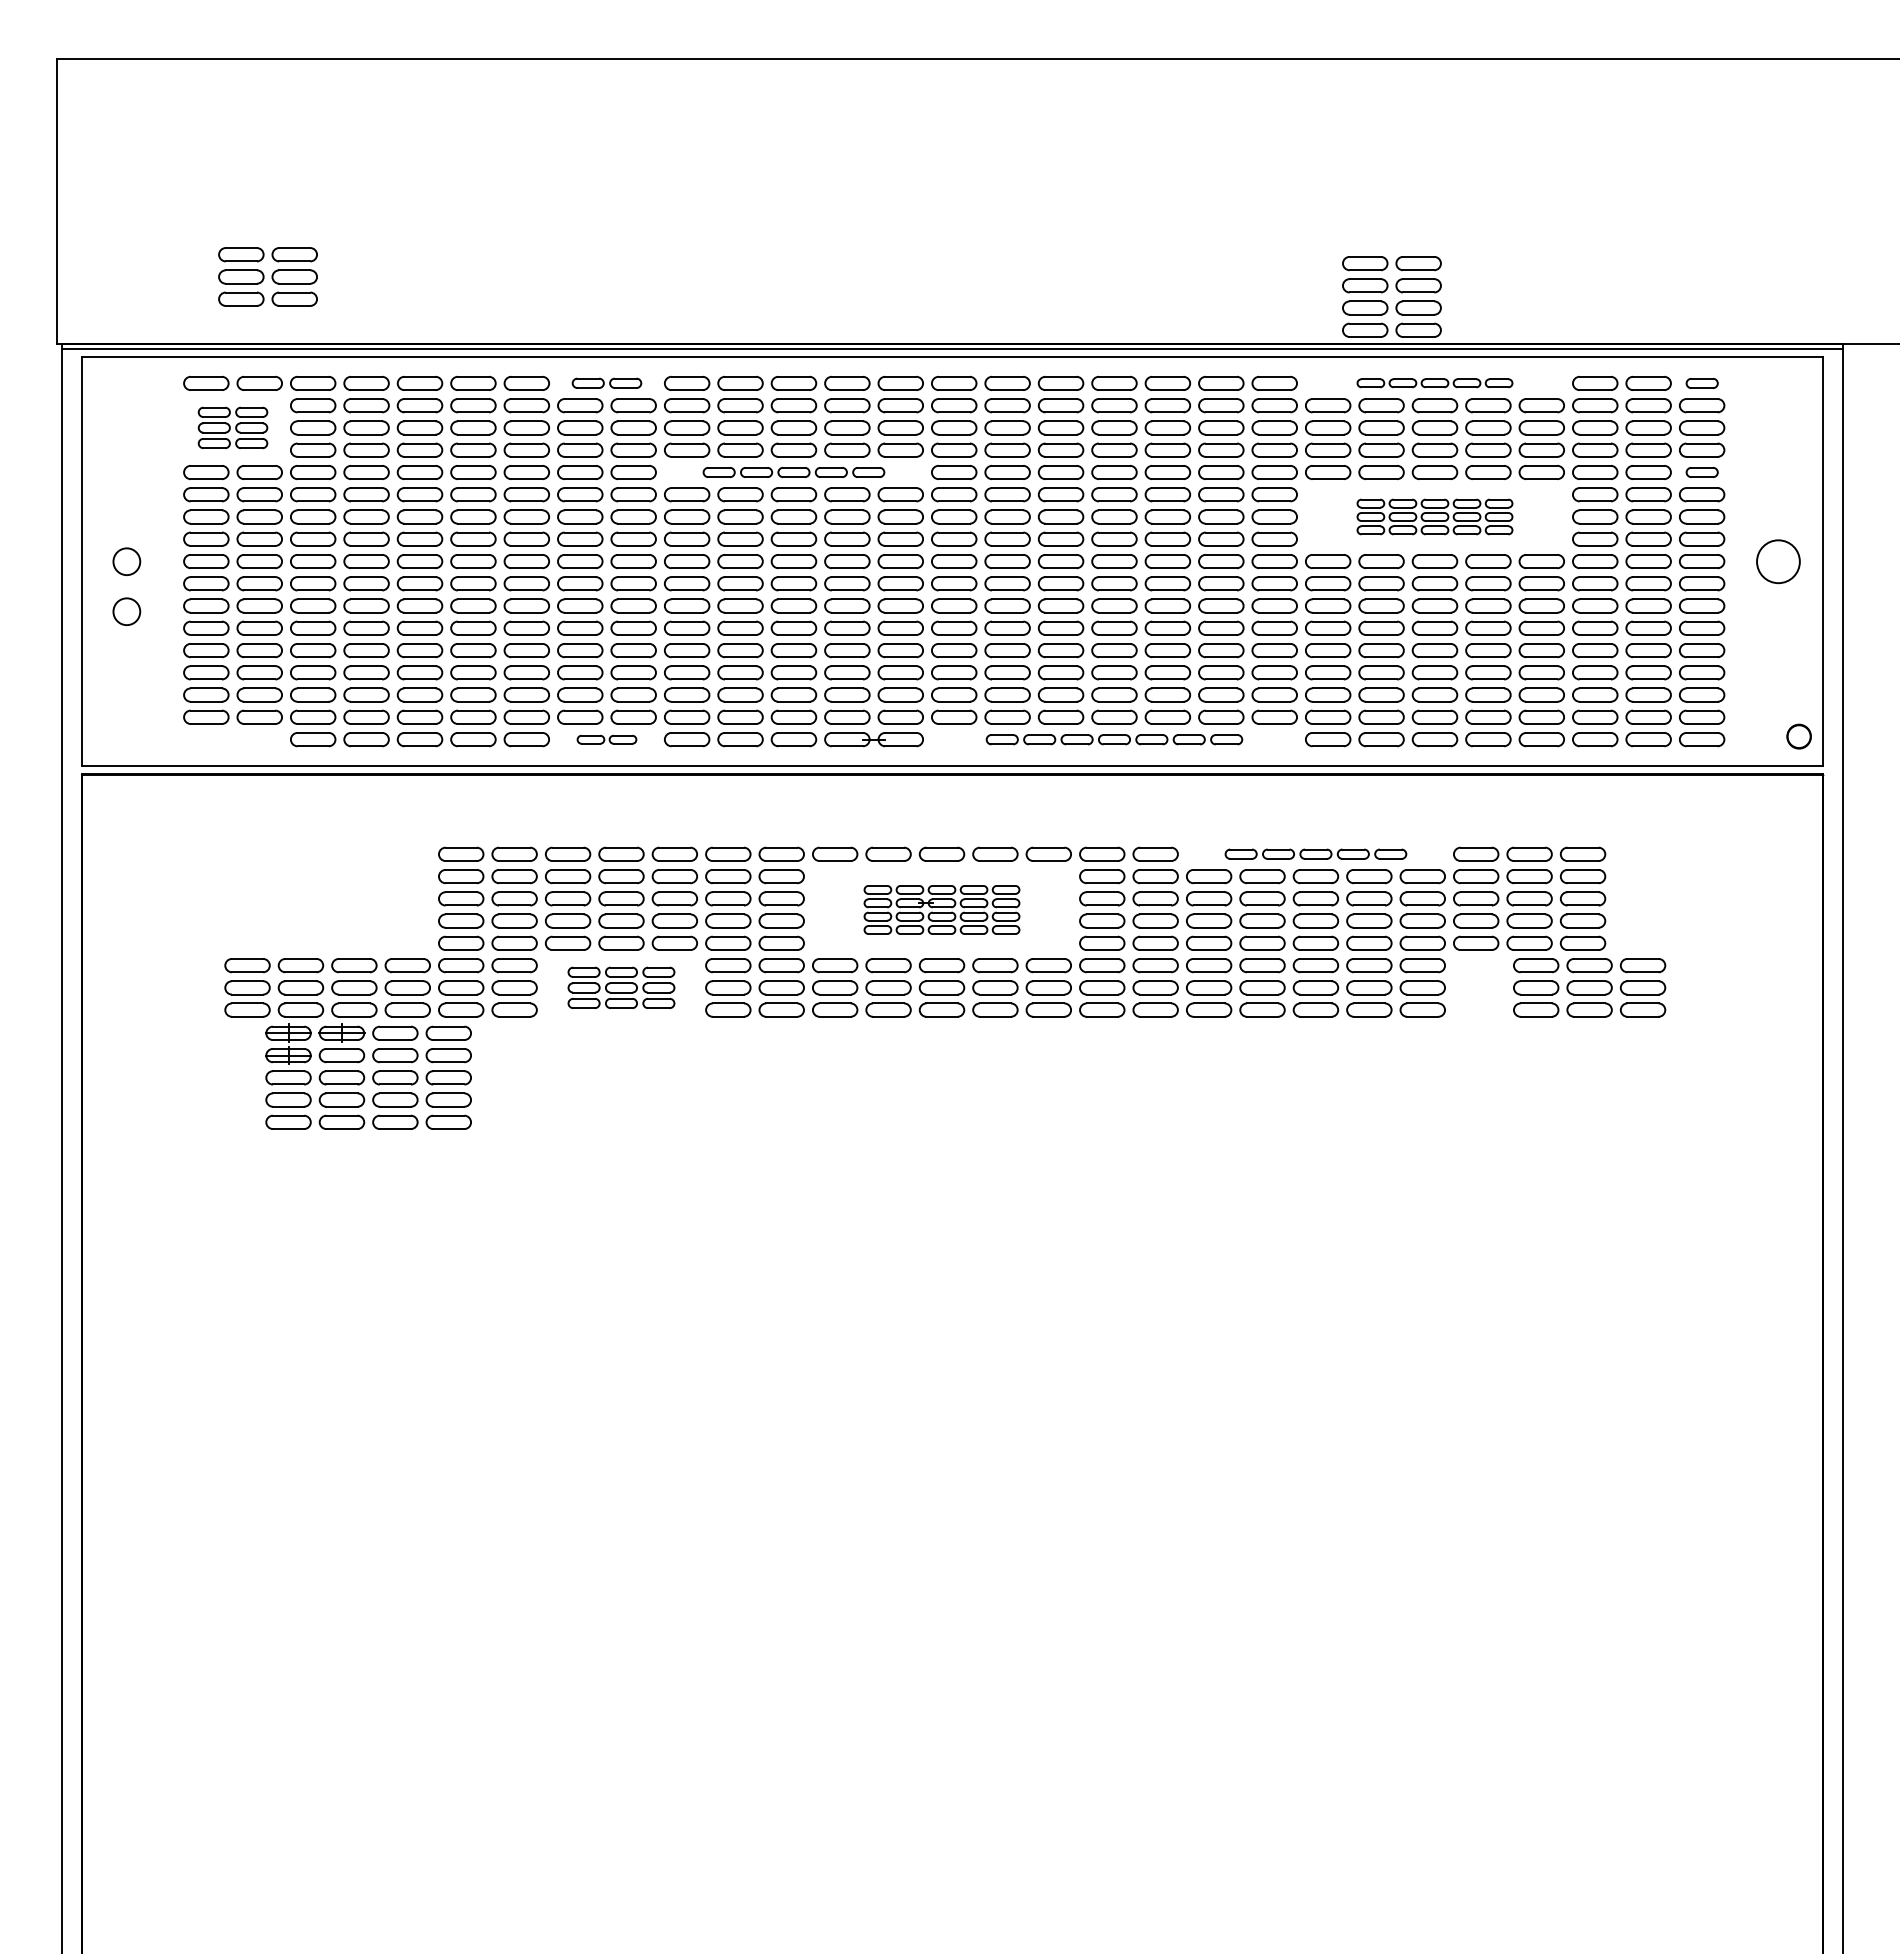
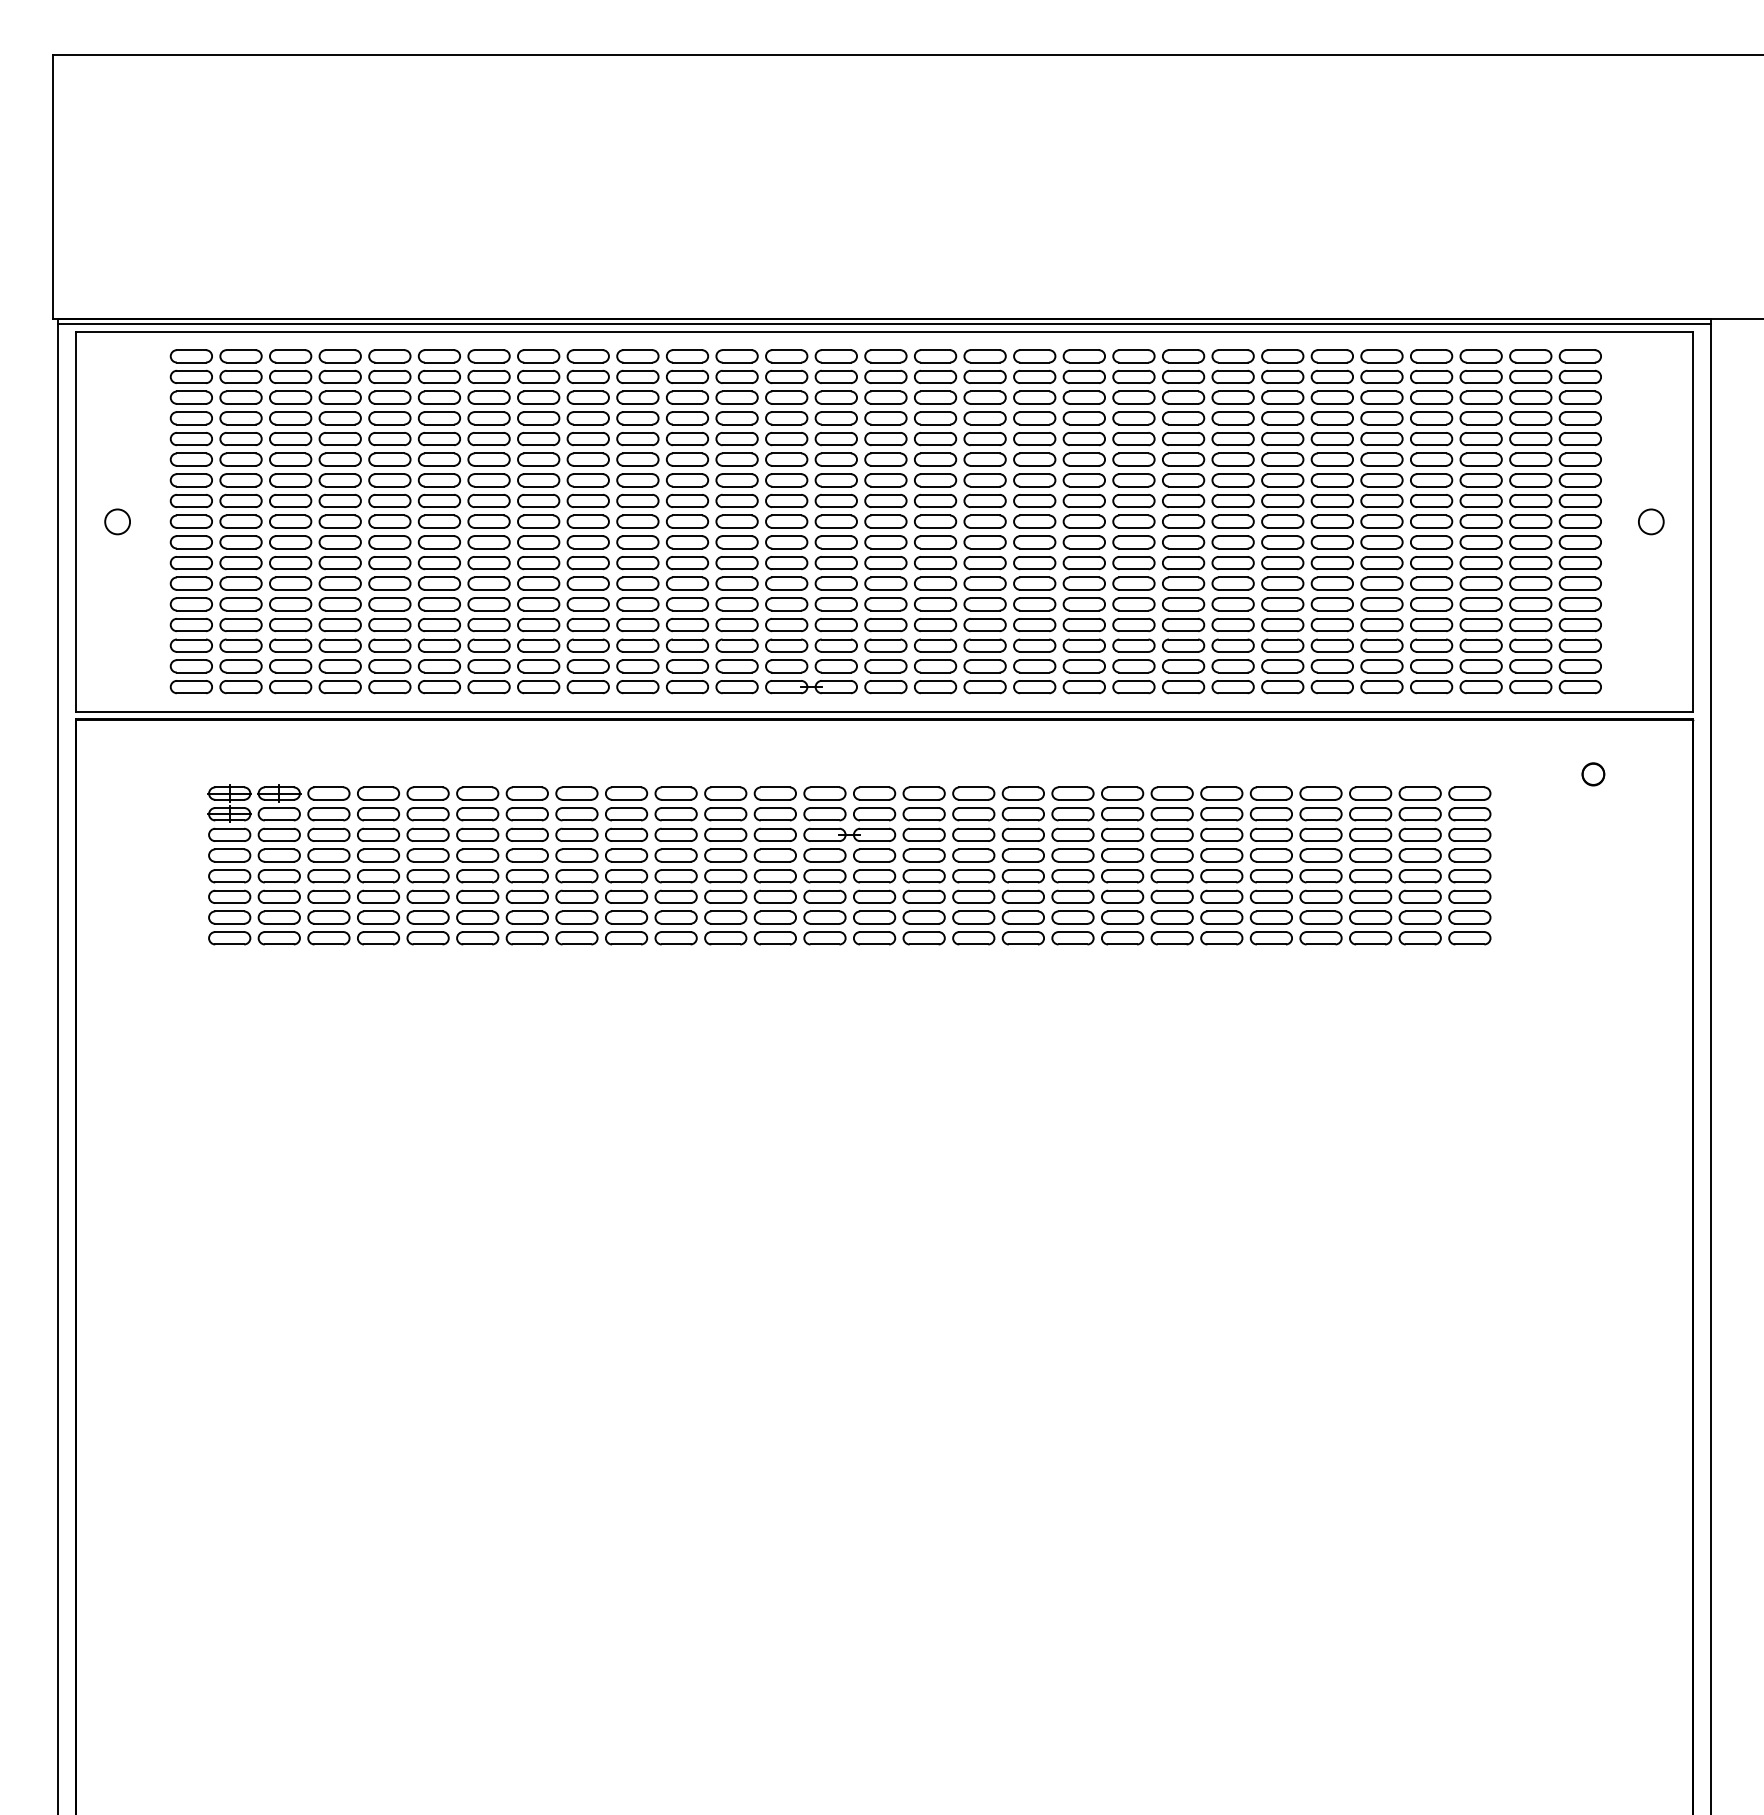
part: (267, 276) -> (248, 257), removed
part: (1386, 290) -> (1287, 270), removed
part: (606, 382) -> (563, 355), size x1.43
part: (1434, 382) -> (1331, 355), size x1.67
part: (1702, 383) -> (1580, 356), size x1.43
part: (232, 427) -> (215, 397), size x1.43
part: (793, 472) -> (736, 439), size x1.43
part: (1702, 472) -> (1580, 439), size x1.43
part: (1434, 516) -> (1331, 479), size x1.67
circle: (1778, 561) -> (1651, 521), size x0.62
circle: (126, 611) -> (117, 568), removed
part: (1798, 736) -> (1592, 774), moved
part: (232, 739) -> (215, 686), added
part: (606, 739) -> (563, 686), size x1.67
part: (1114, 739) -> (1034, 686), size x1.43
part: (1315, 853) -> (1221, 792), size x1.43
part: (941, 909) -> (874, 844), size x1.67
part: (621, 987) -> (576, 917), size x1.43
part: (1589, 987) -> (1420, 917), moved
part: (368, 1076) -> (303, 833), moved

